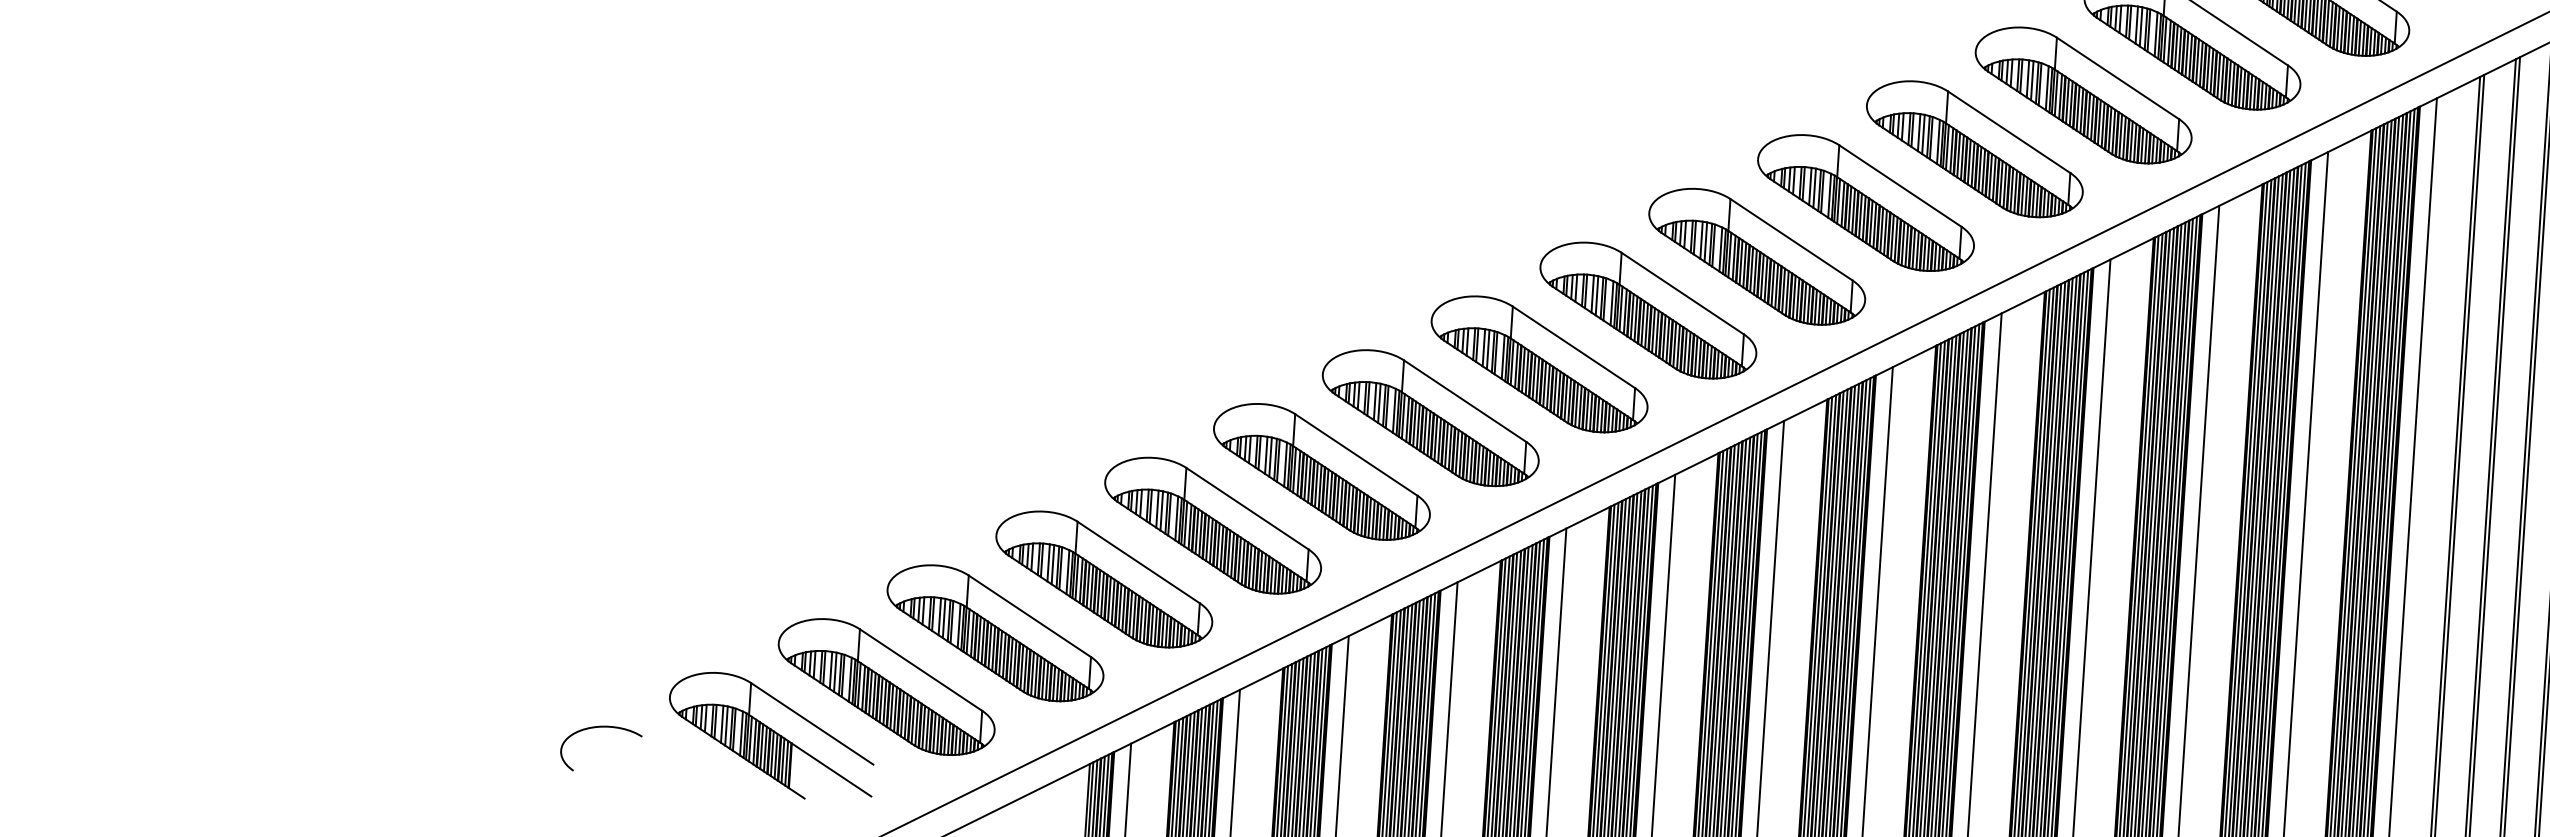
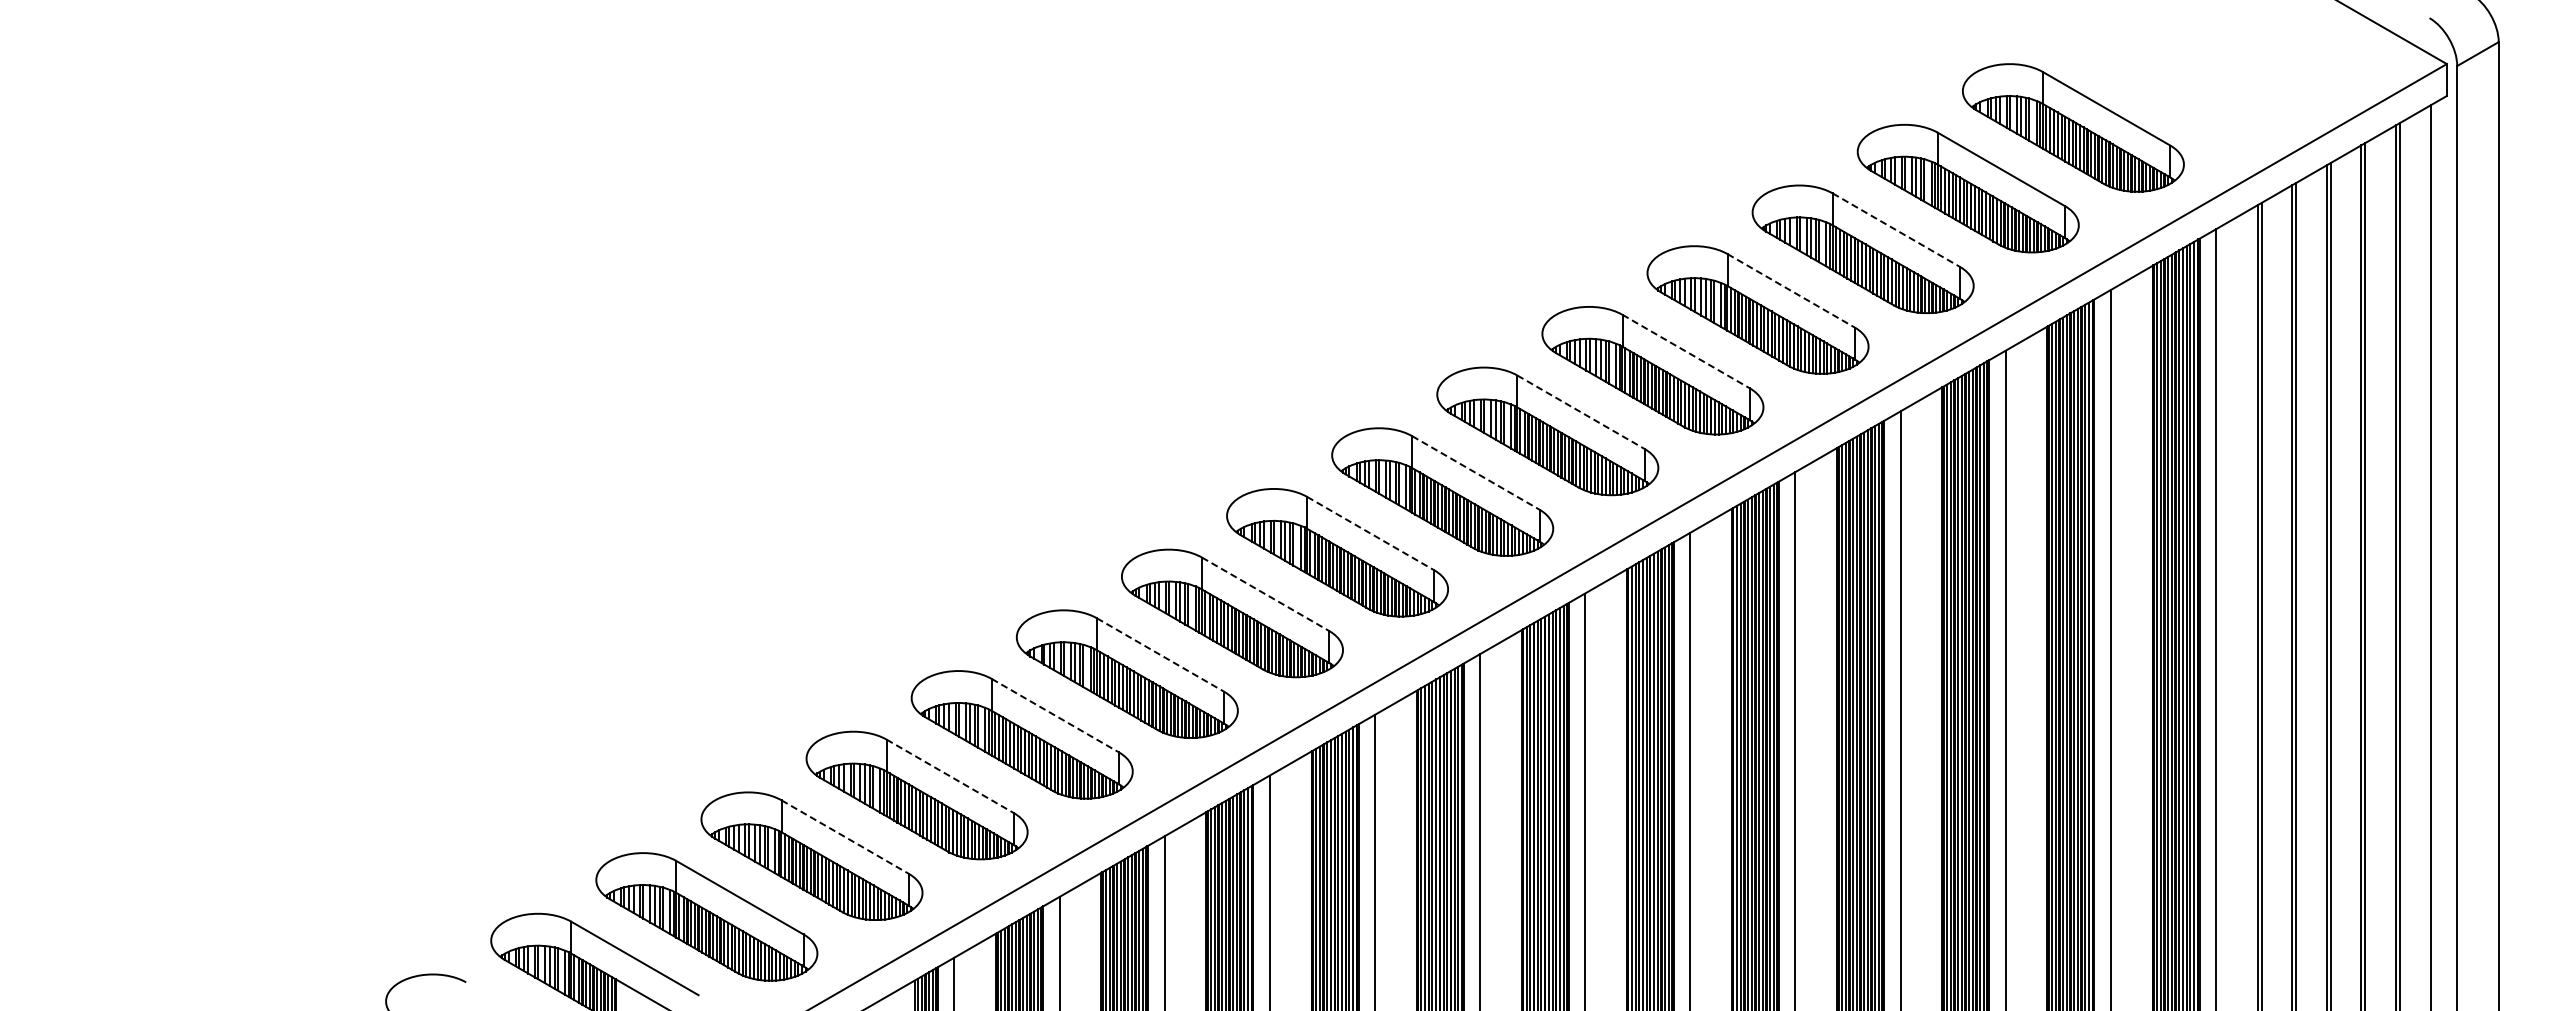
line: (2118, 78) -> (1896, 230), solid -> dashed
line: (2009, 132) -> (1791, 291), solid -> dashed
line: (1900, 186) -> (1686, 351), solid -> dashed
line: (1792, 240) -> (1581, 412), solid -> dashed
line: (1683, 294) -> (1476, 473), solid -> dashed
line: (1574, 347) -> (1371, 533), solid -> dashed
line: (1465, 401) -> (1266, 594), solid -> dashed
line: (1356, 455) -> (1160, 655), solid -> dashed
line: (1247, 508) -> (1055, 715), solid -> dashed
line: (1138, 562) -> (950, 776), solid -> dashed
line: (1030, 616) -> (845, 837), solid -> dashed

